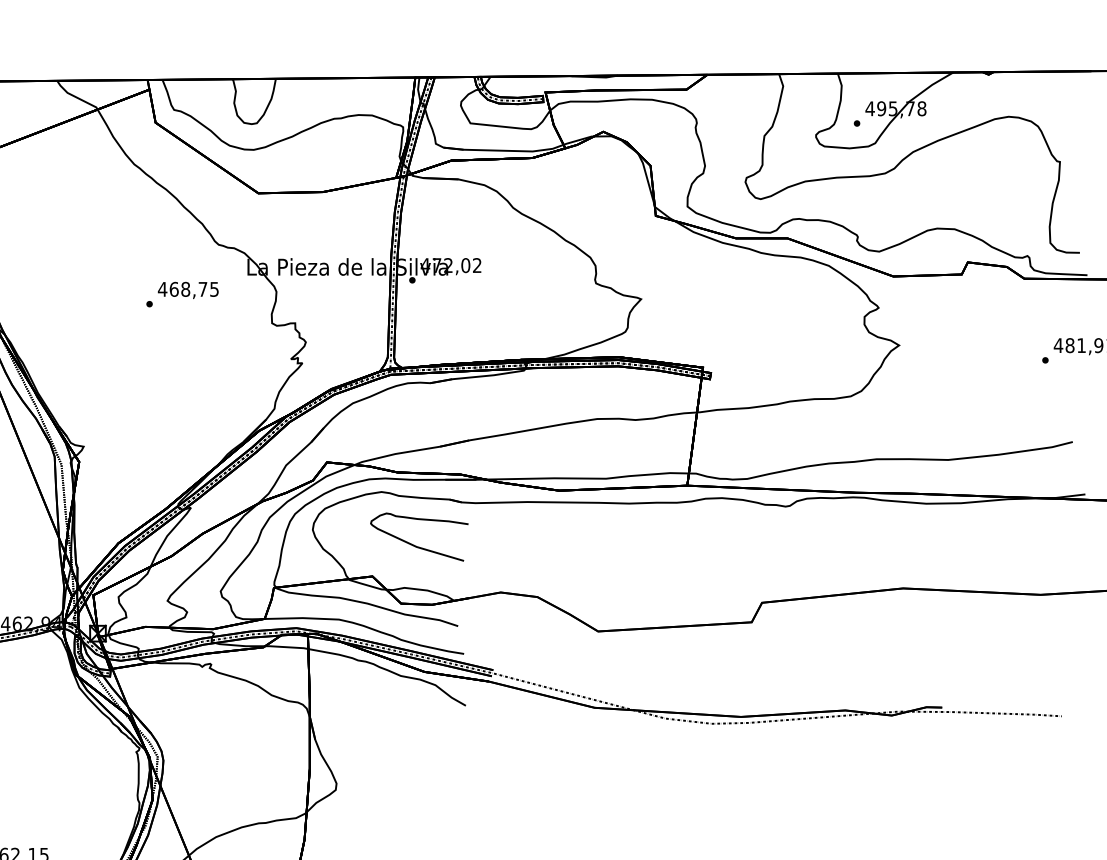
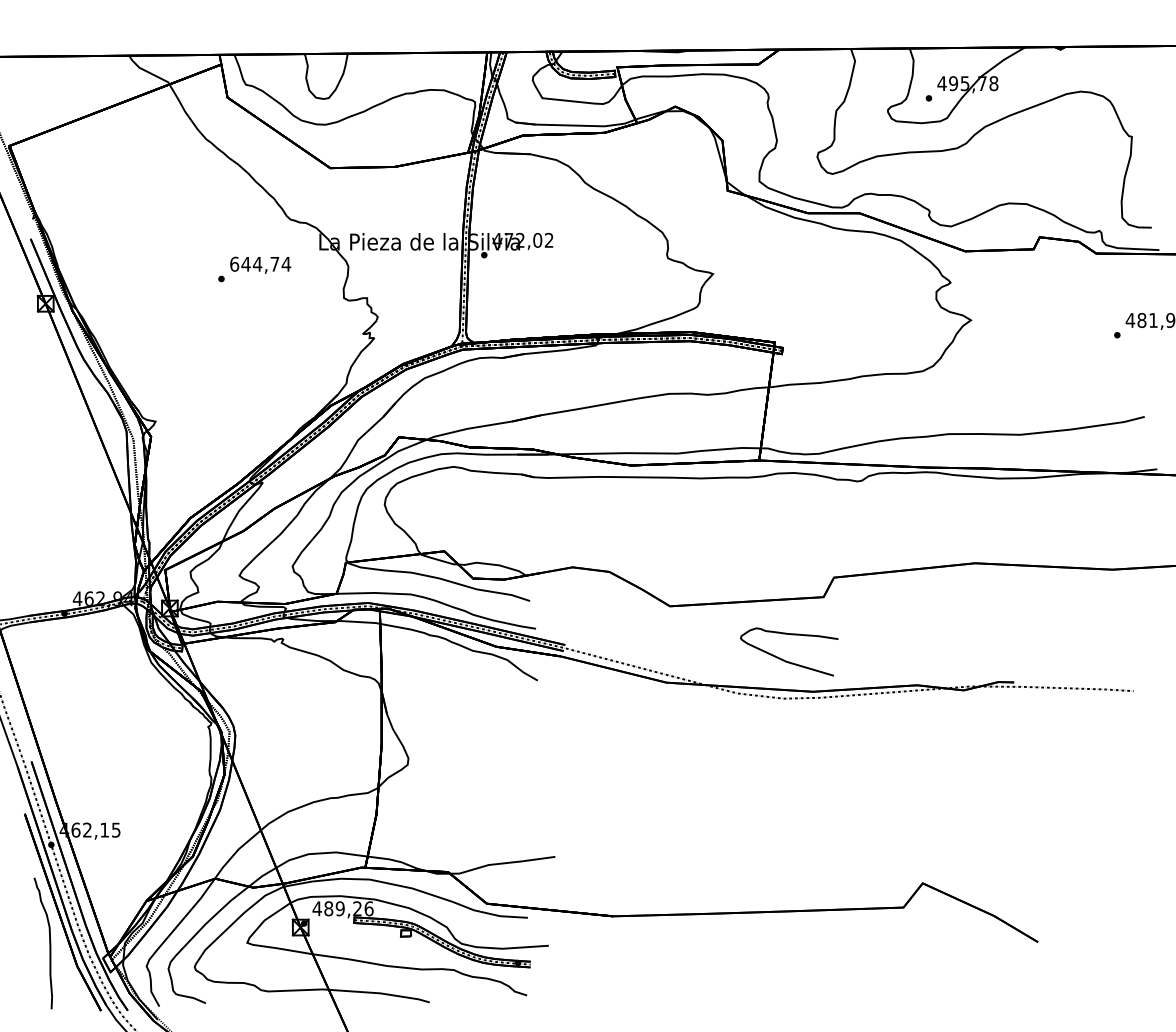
text: (188, 288) -> (260, 263), 468,75 -> 644,74
curve: (414, 544) -> (784, 659), moved

